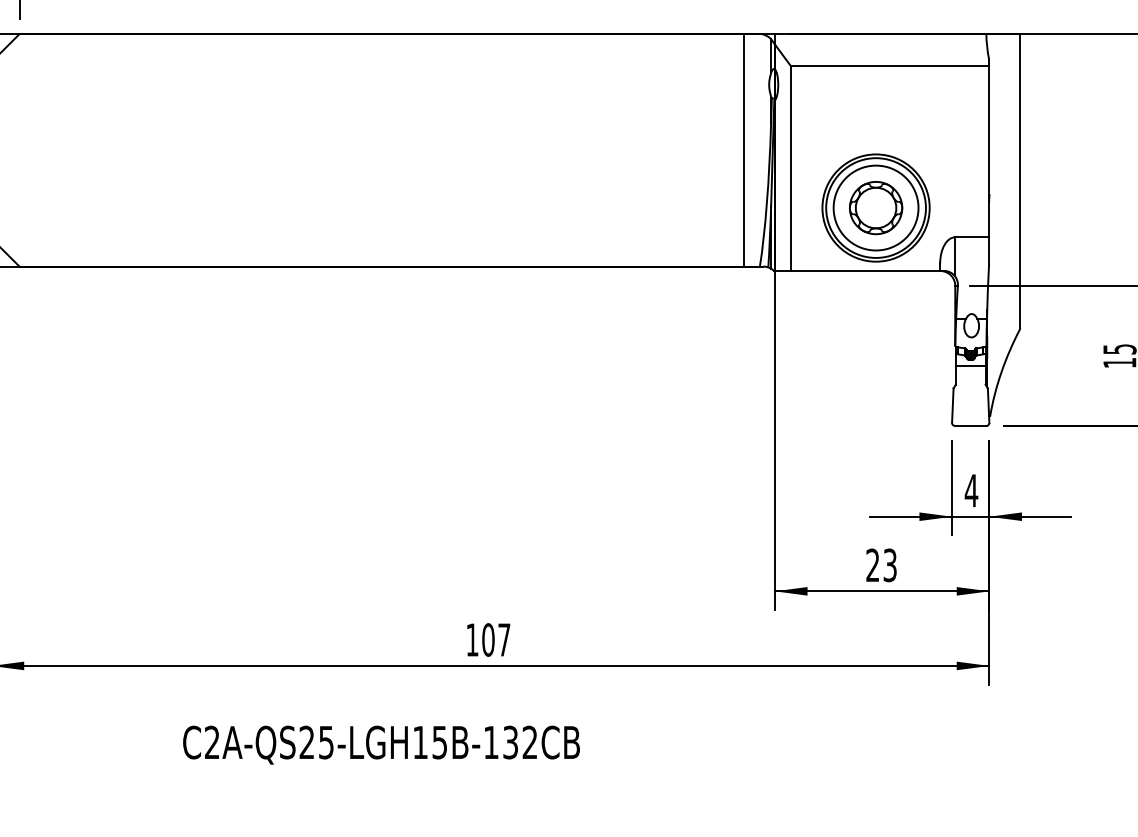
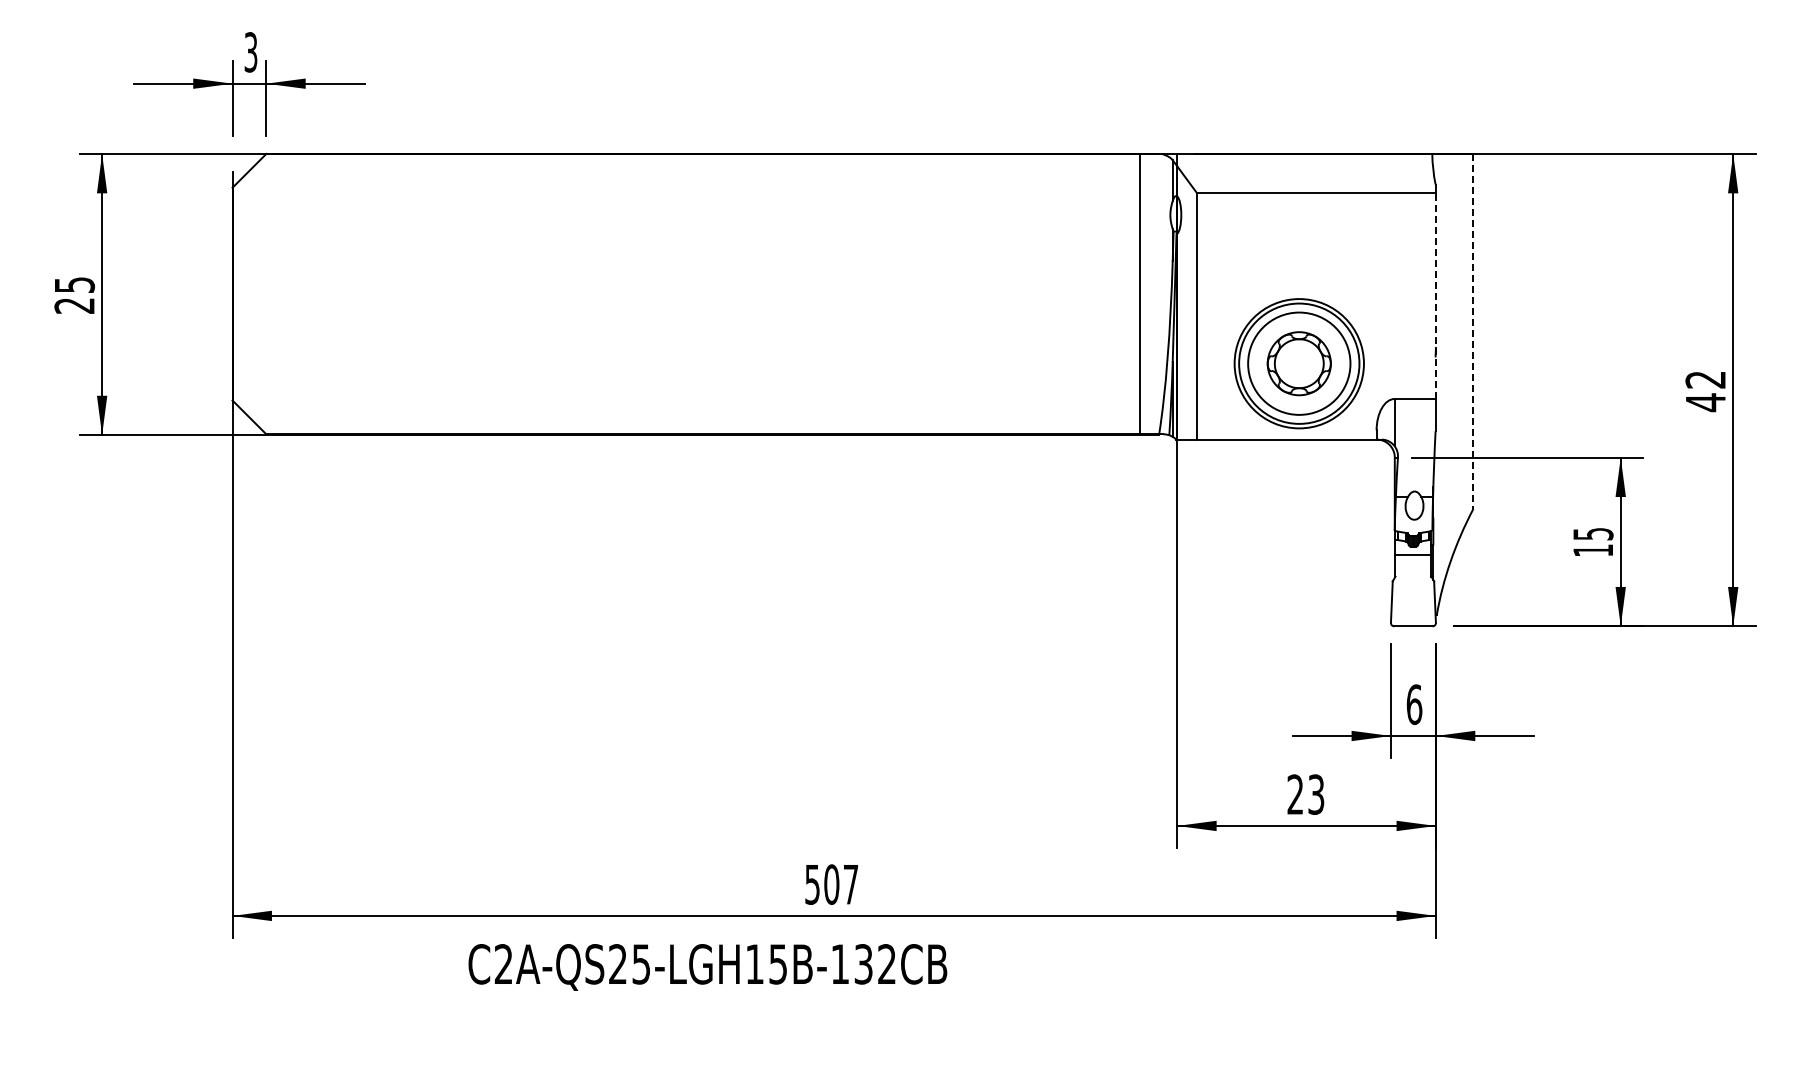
line: (989, 151) -> (1435, 295), solid -> dashed
line: (1020, 181) -> (1473, 331), solid -> dashed
text: (971, 490) -> (1414, 704), 4 -> 6
text: (472, 639) -> (812, 884), 107 -> 507
text: (381, 745) -> (707, 967), moved

